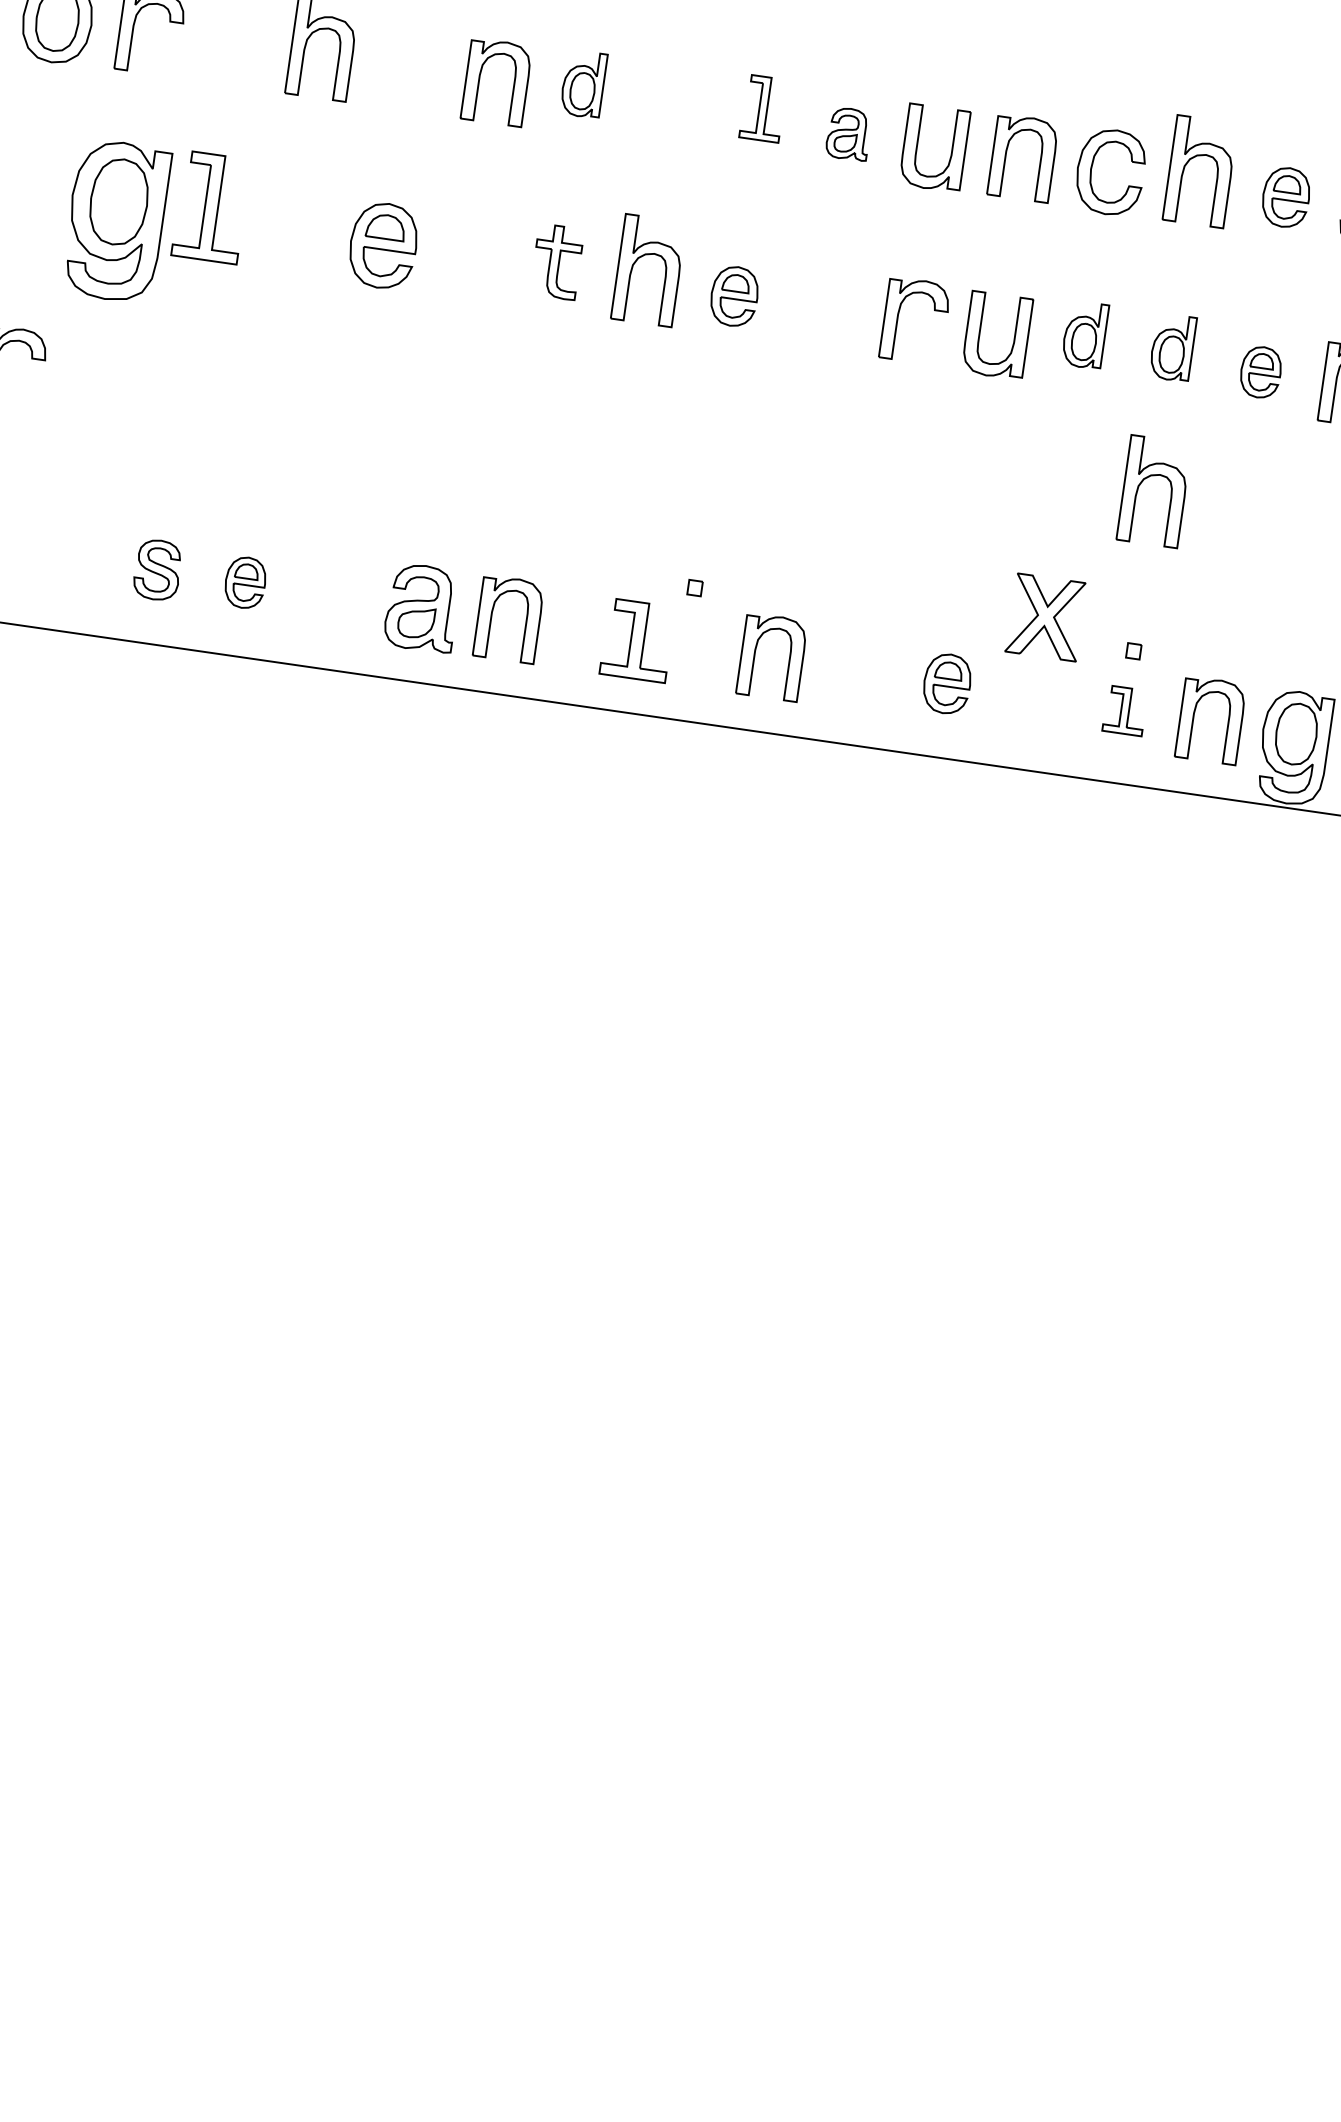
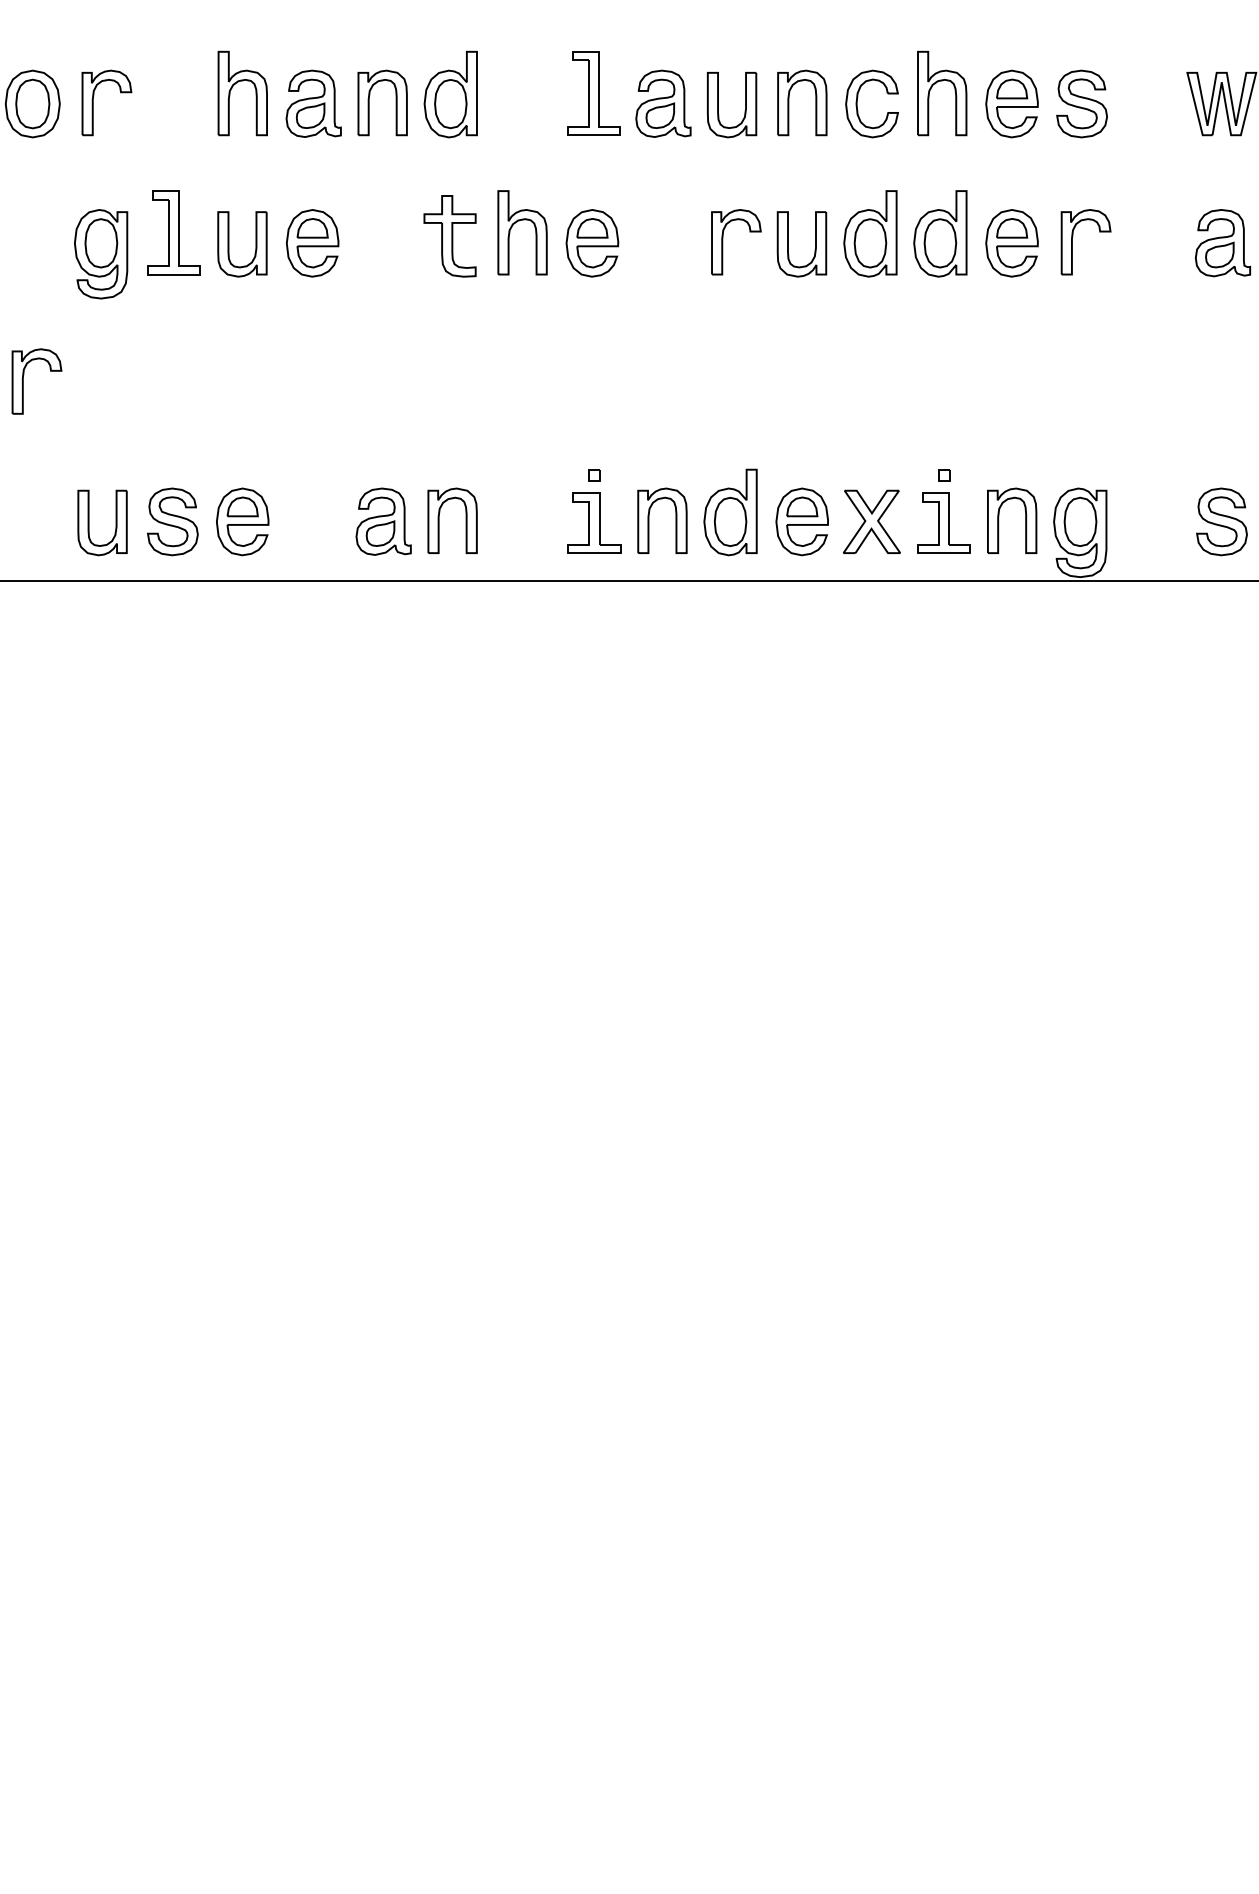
part: (409, 70) -> (313, 103), added
part: (583, 84) -> (450, 94), size x1.67
part: (762, 108) -> (593, 93), size x1.67
part: (848, 133) -> (663, 103), size x1.67
part: (1285, 196) -> (1011, 103), size x1.43
part: (116, 221) -> (101, 254), size x0.71
part: (278, 232) -> (229, 244), added
part: (556, 262) -> (449, 236), size x1.43
part: (734, 296) -> (592, 243), size x1.43
part: (1085, 334) -> (870, 233), size x1.67
part: (1172, 347) -> (940, 233), size x1.67
part: (1260, 372) -> (1011, 243), size x1.67
part: (1147, 479) -> (935, 339), removed
part: (53, 555) -> (89, 522), added
part: (157, 569) -> (172, 521), size x1.43
part: (245, 582) -> (242, 521), size x1.67
part: (1045, 616) -> (871, 521), moved
part: (637, 639) -> (594, 522), moved
part: (859, 659) -> (730, 512), added
part: (946, 683) -> (801, 521), size x1.43
part: (1124, 710) -> (943, 522), size x1.67

